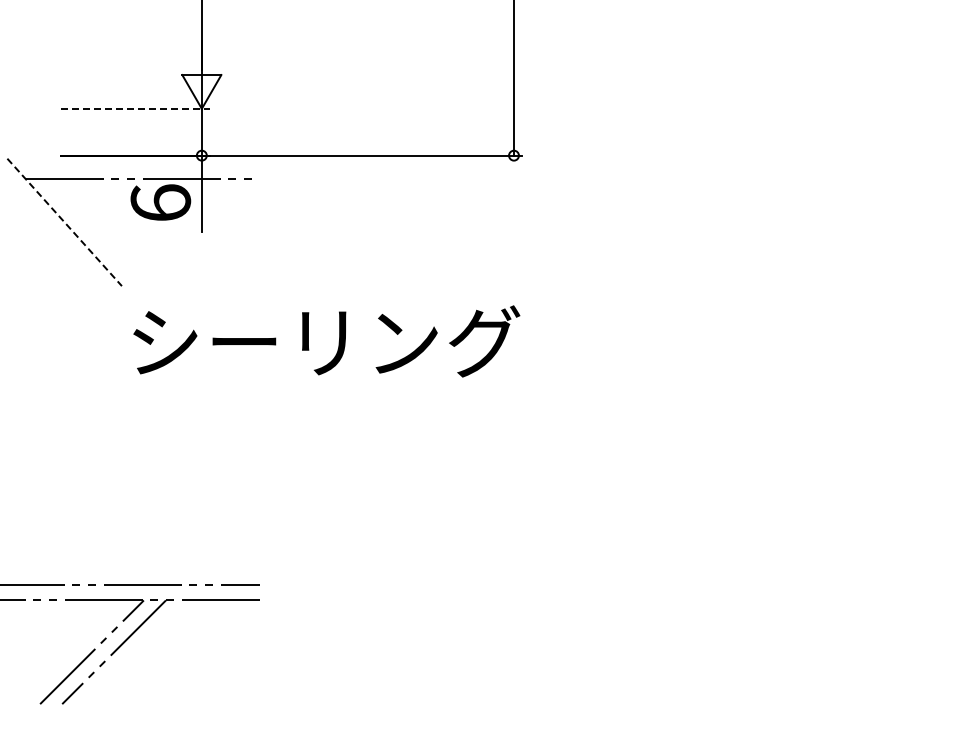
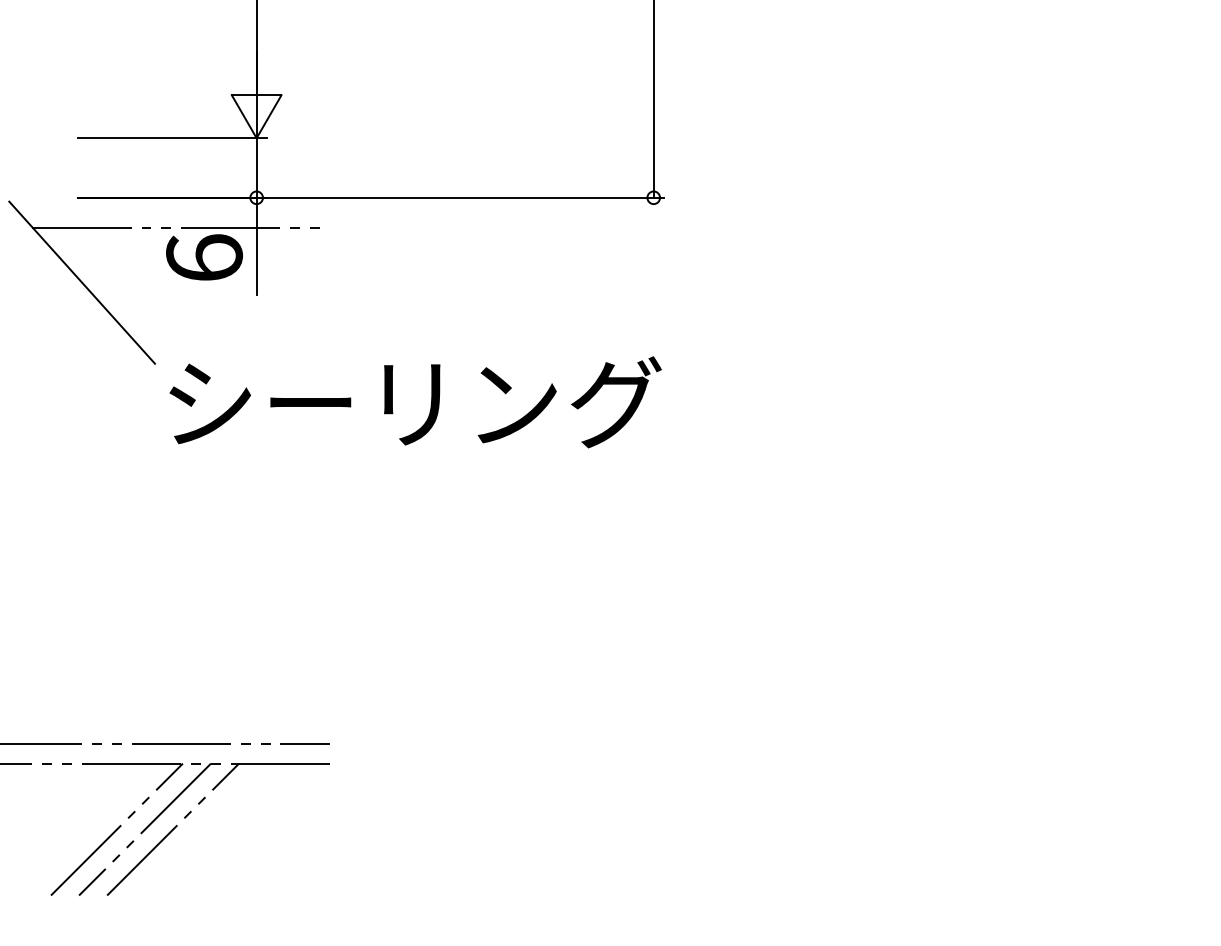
line: (136, 108) -> (173, 137), dashed -> solid
line: (64, 222) -> (81, 282), dashed -> solid
text: (326, 341) -> (415, 402), moved
line: (136, 652) -> (173, 829), added

